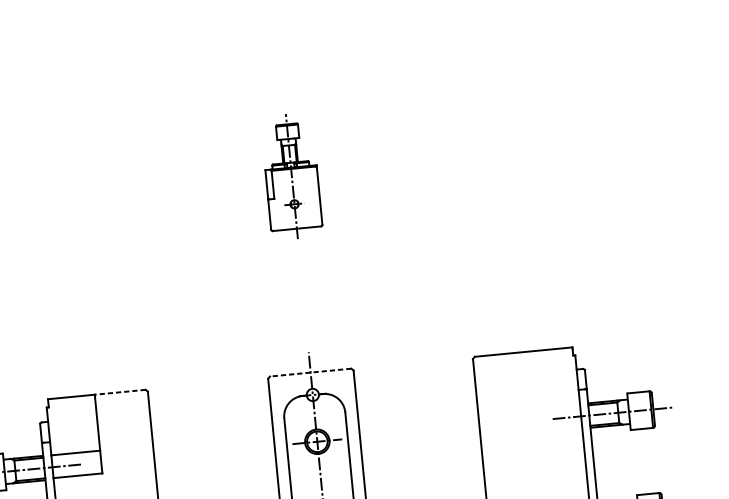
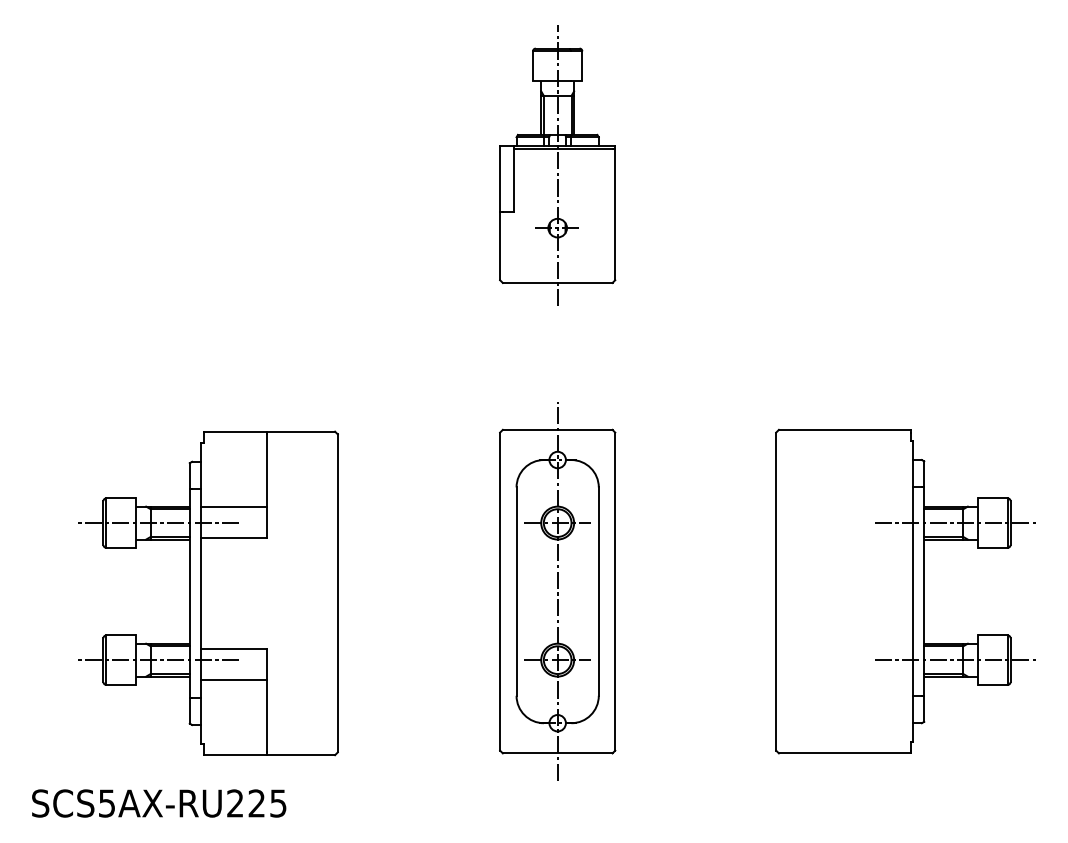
part: (291, 176) -> (557, 165), size x1.67
line: (310, 372) -> (557, 429), dashed -> solid
line: (119, 392) -> (300, 431), dashed -> solid

